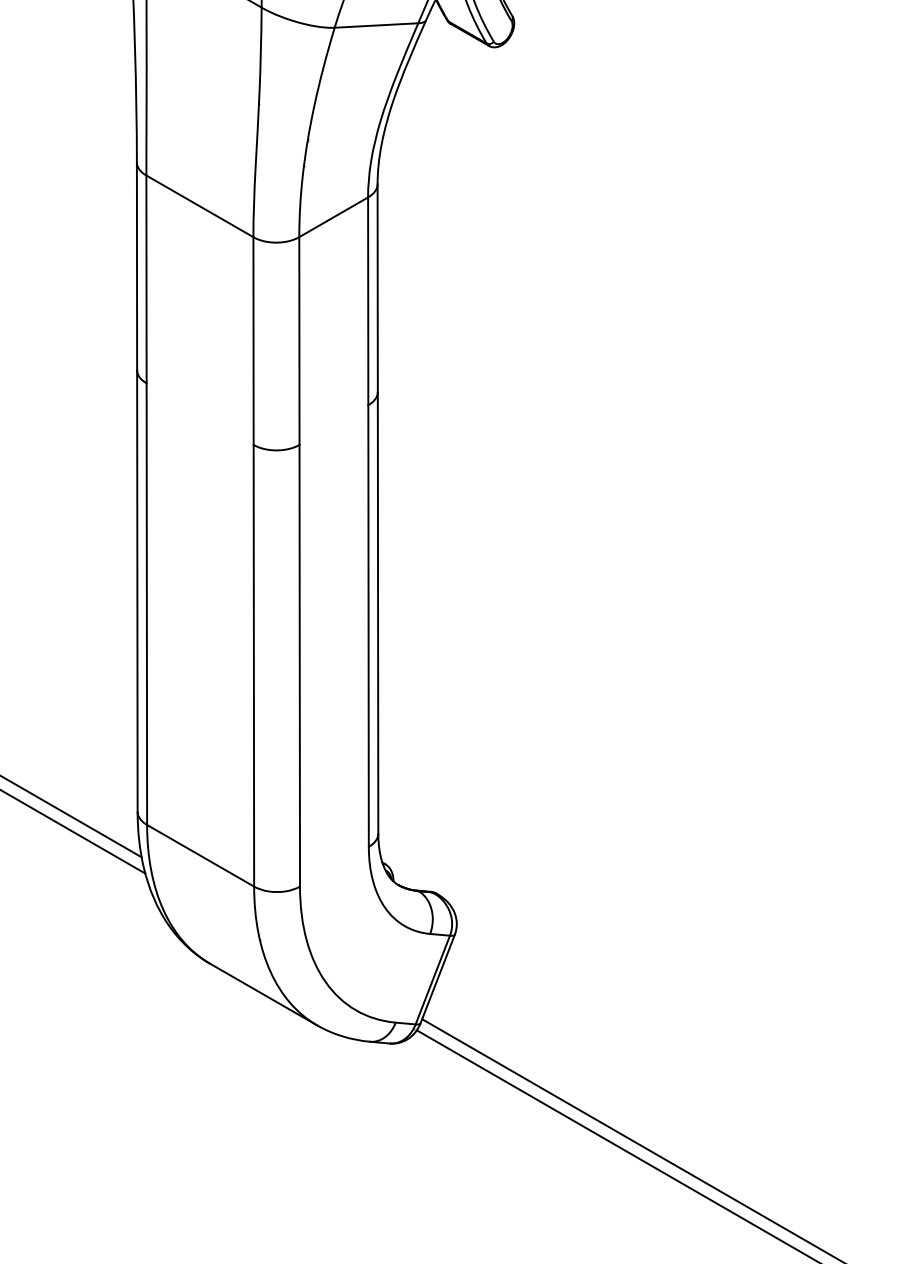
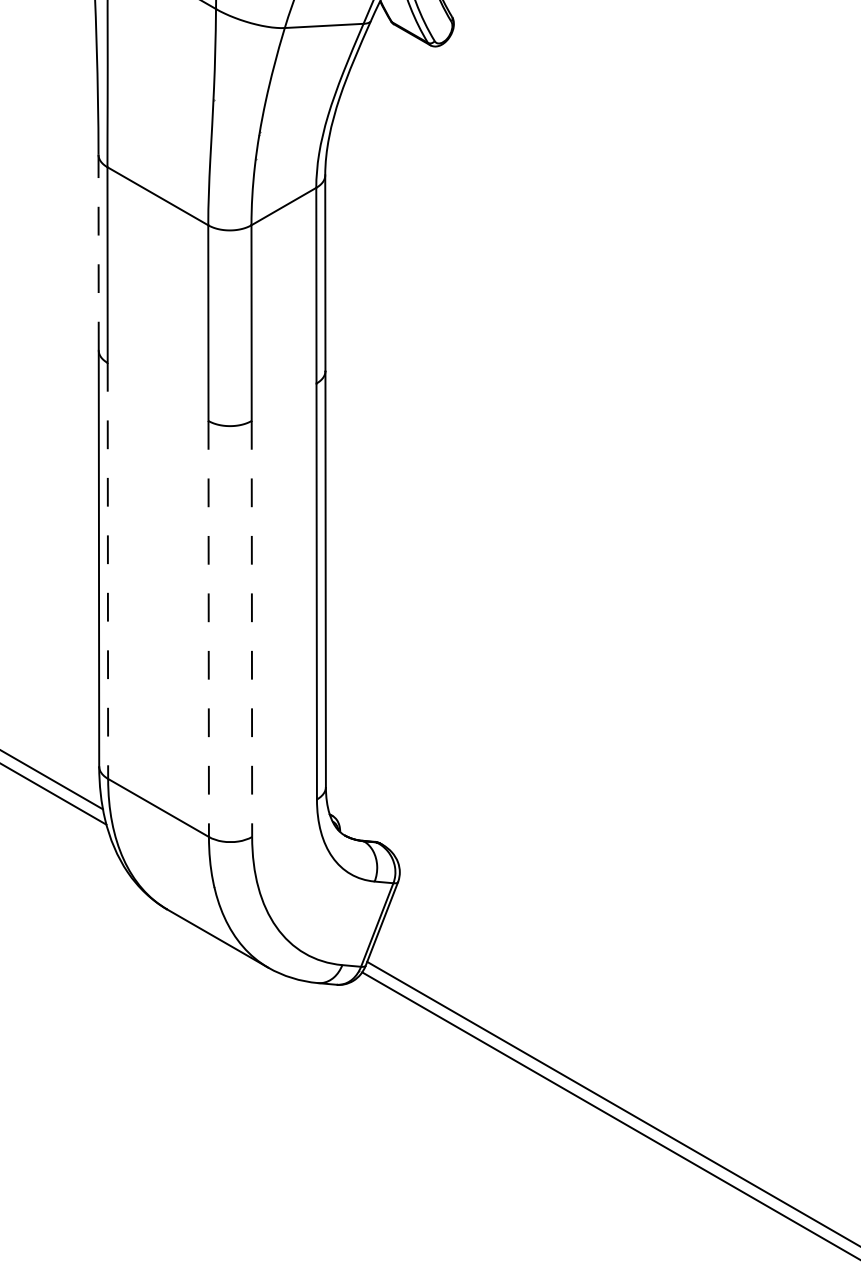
line: (136, 266) -> (98, 252), solid -> dashed
line: (146, 603) -> (107, 570), solid -> dashed
line: (299, 665) -> (251, 628), solid -> dashed
line: (253, 666) -> (208, 629), solid -> dashed

